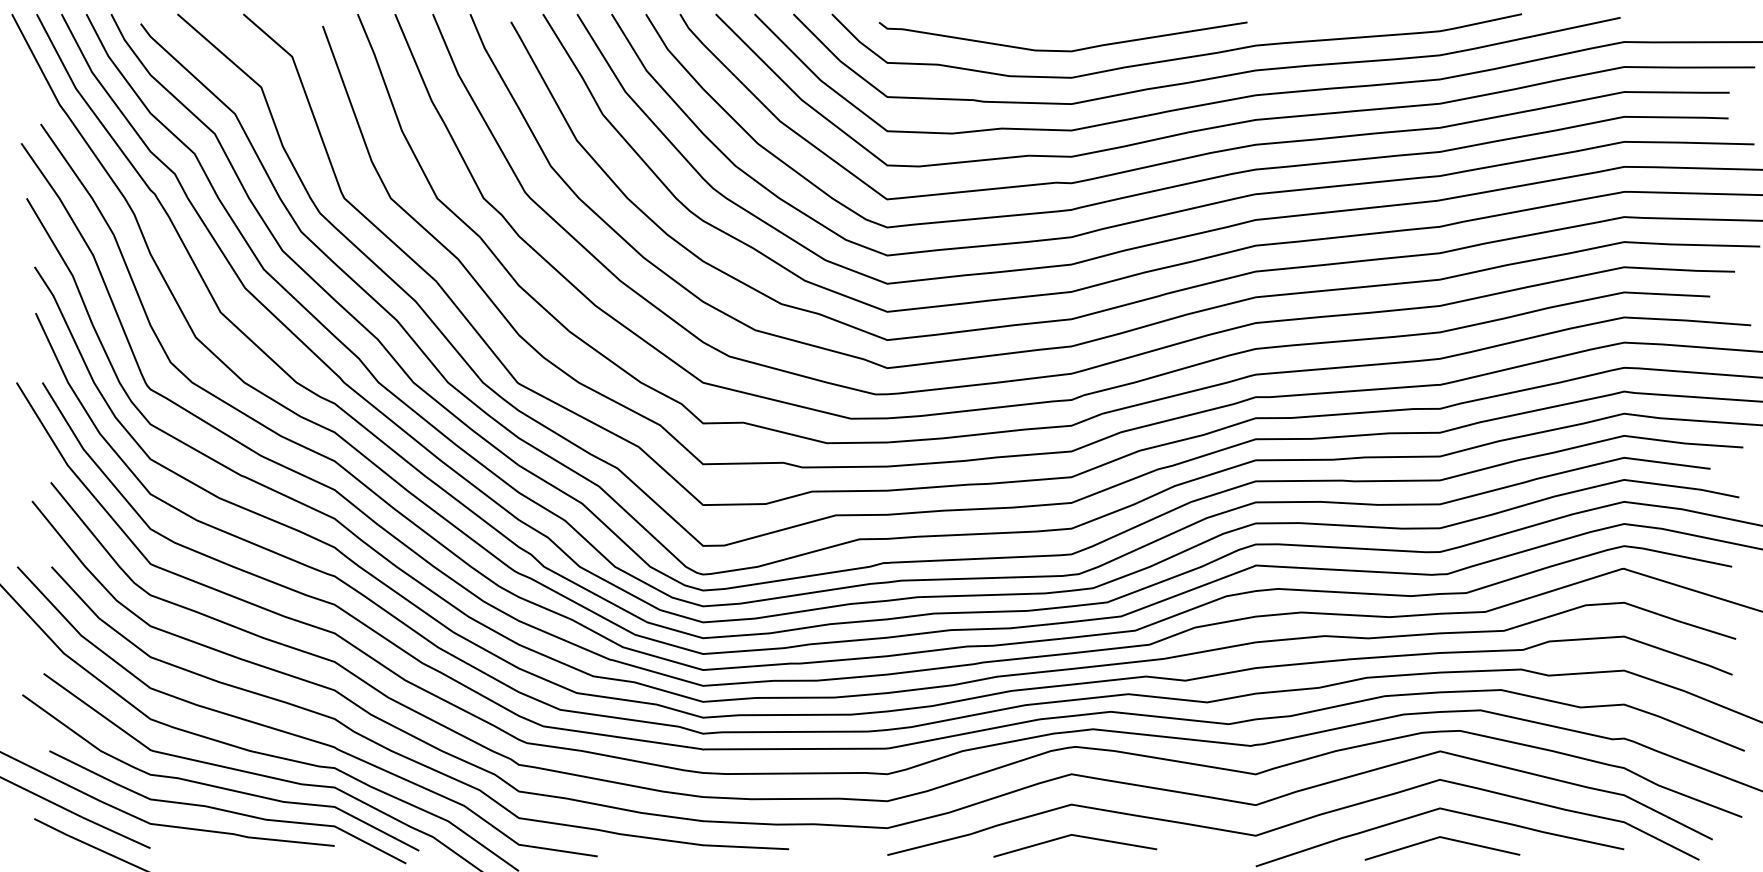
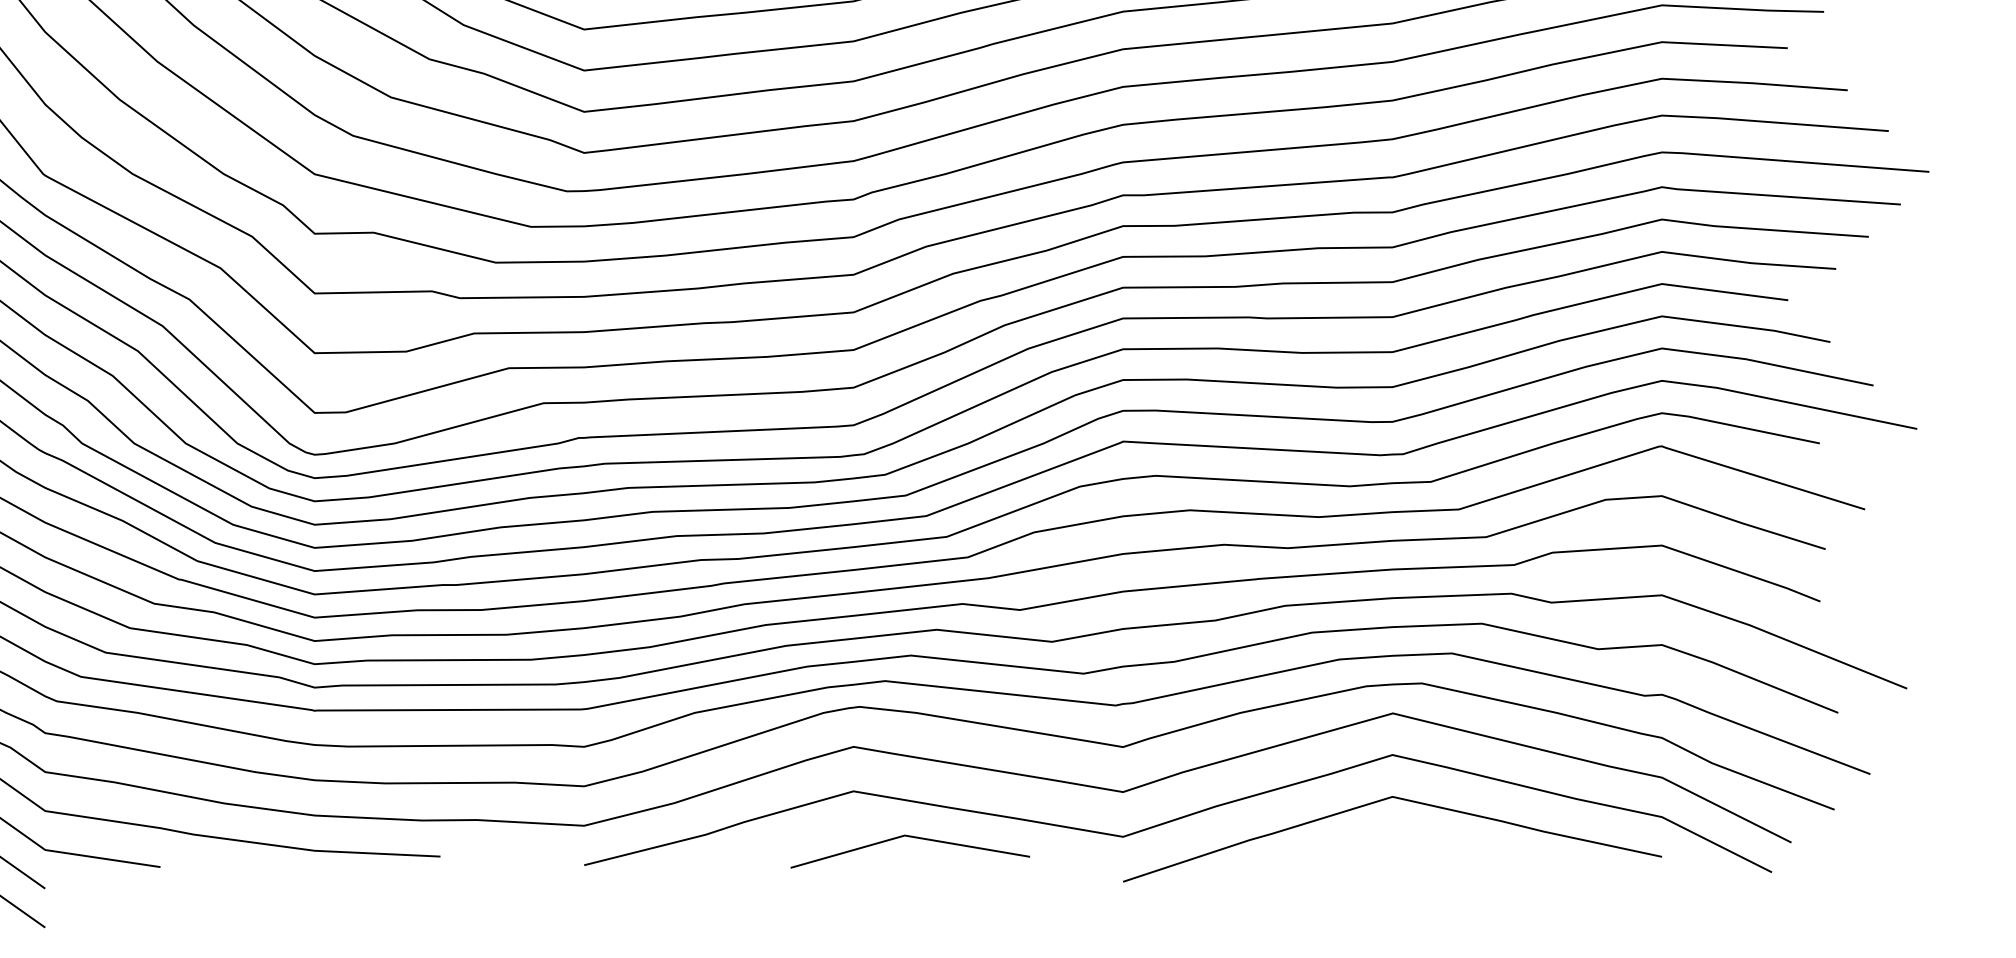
line: (1079, 837) -> (916, 839), moved
line: (1445, 839) -> (1400, 842), removed

